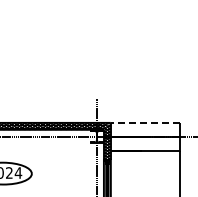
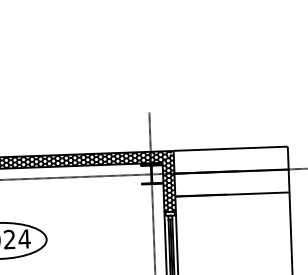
line: (145, 122) -> (230, 148), dashed -> solid

